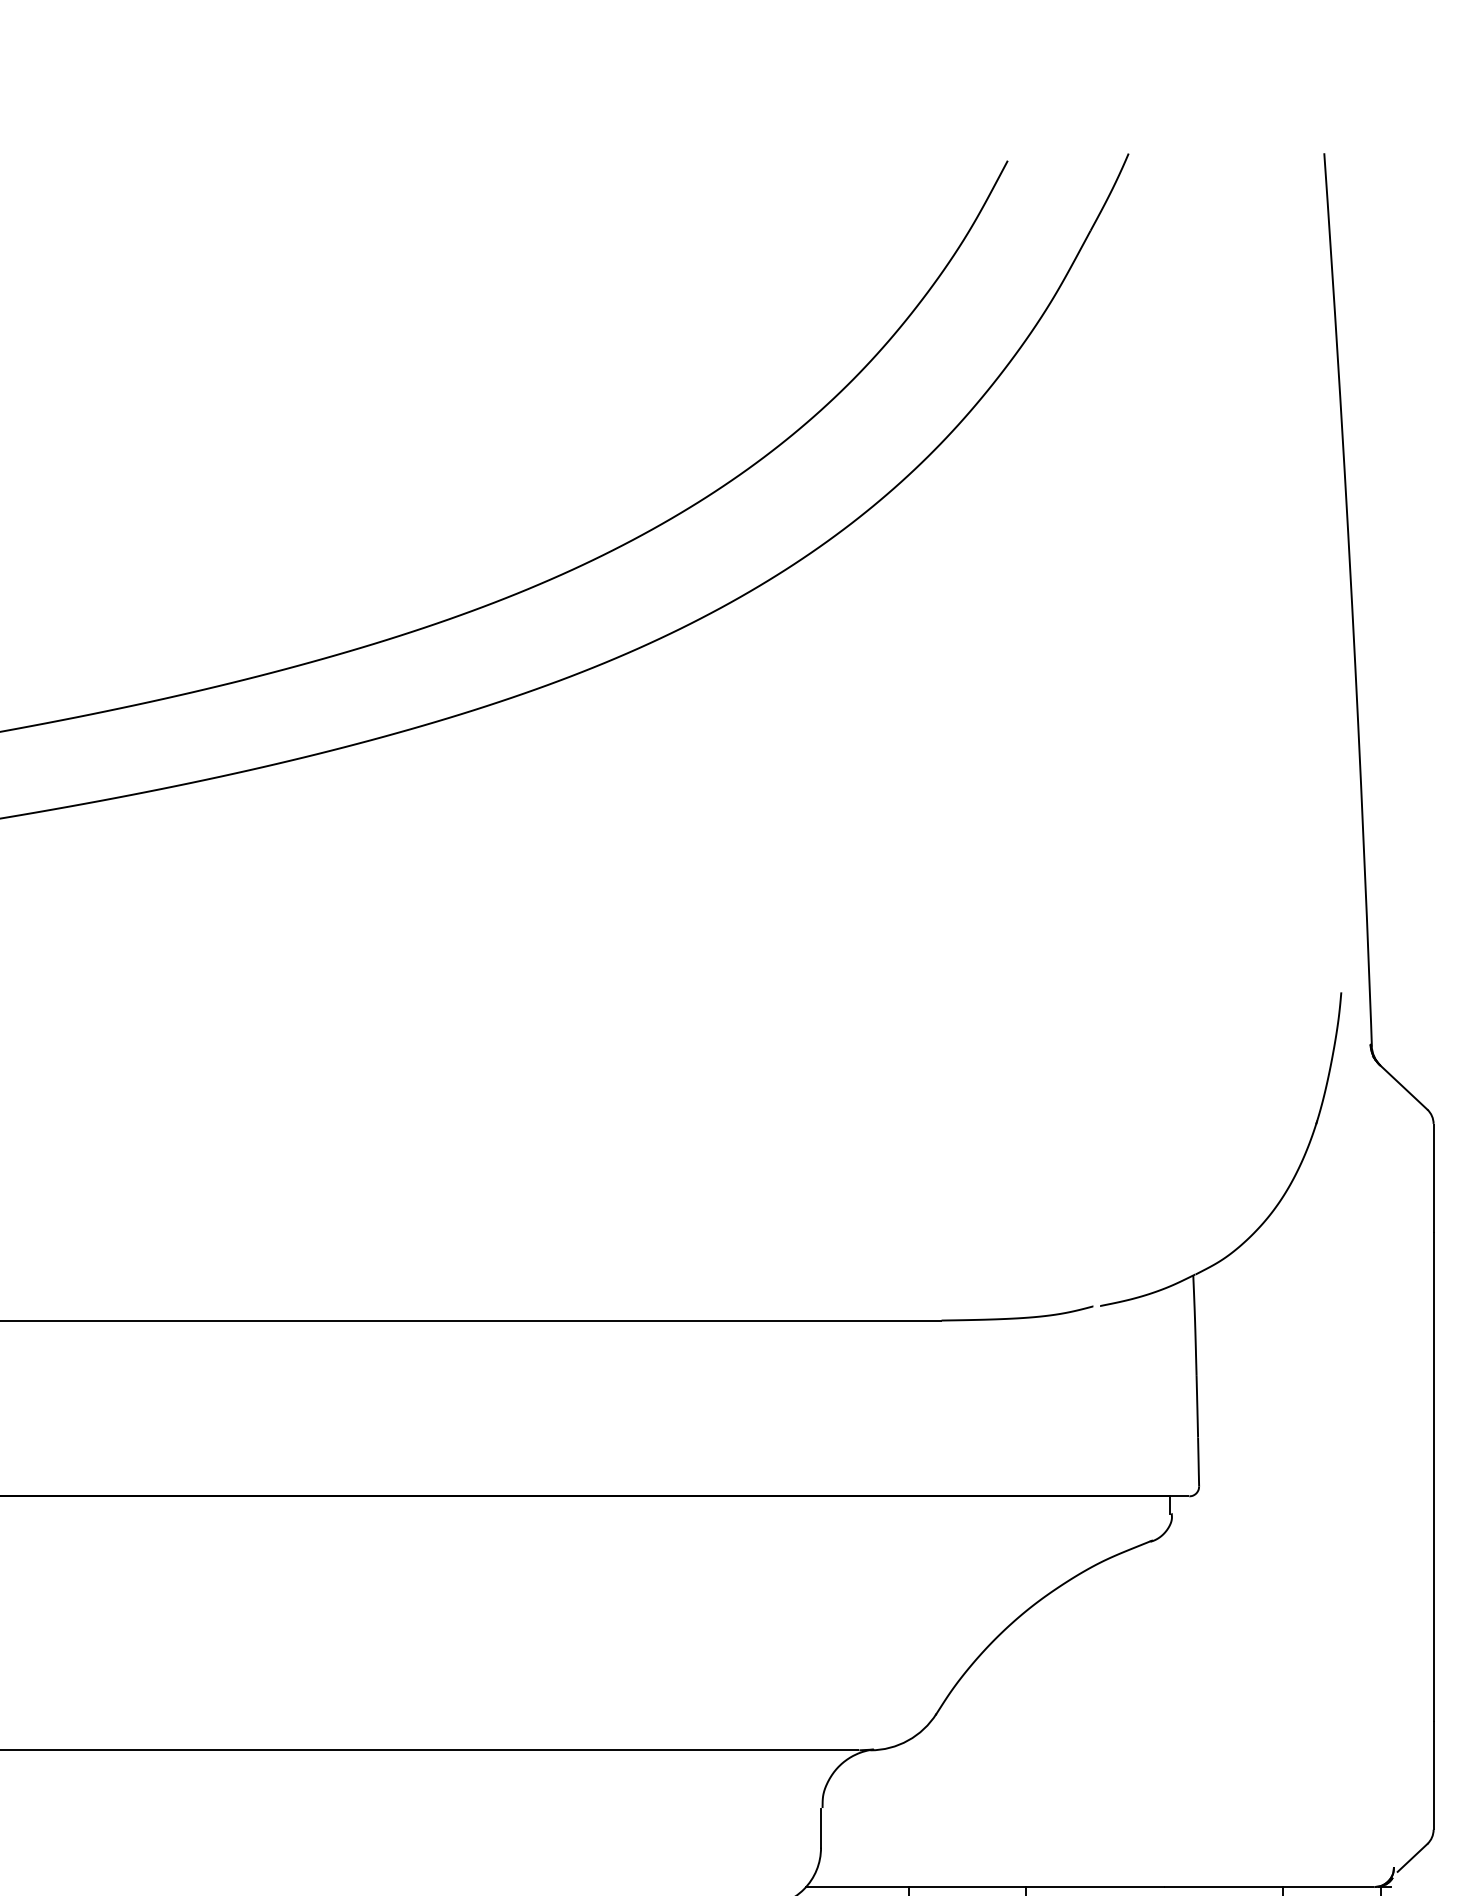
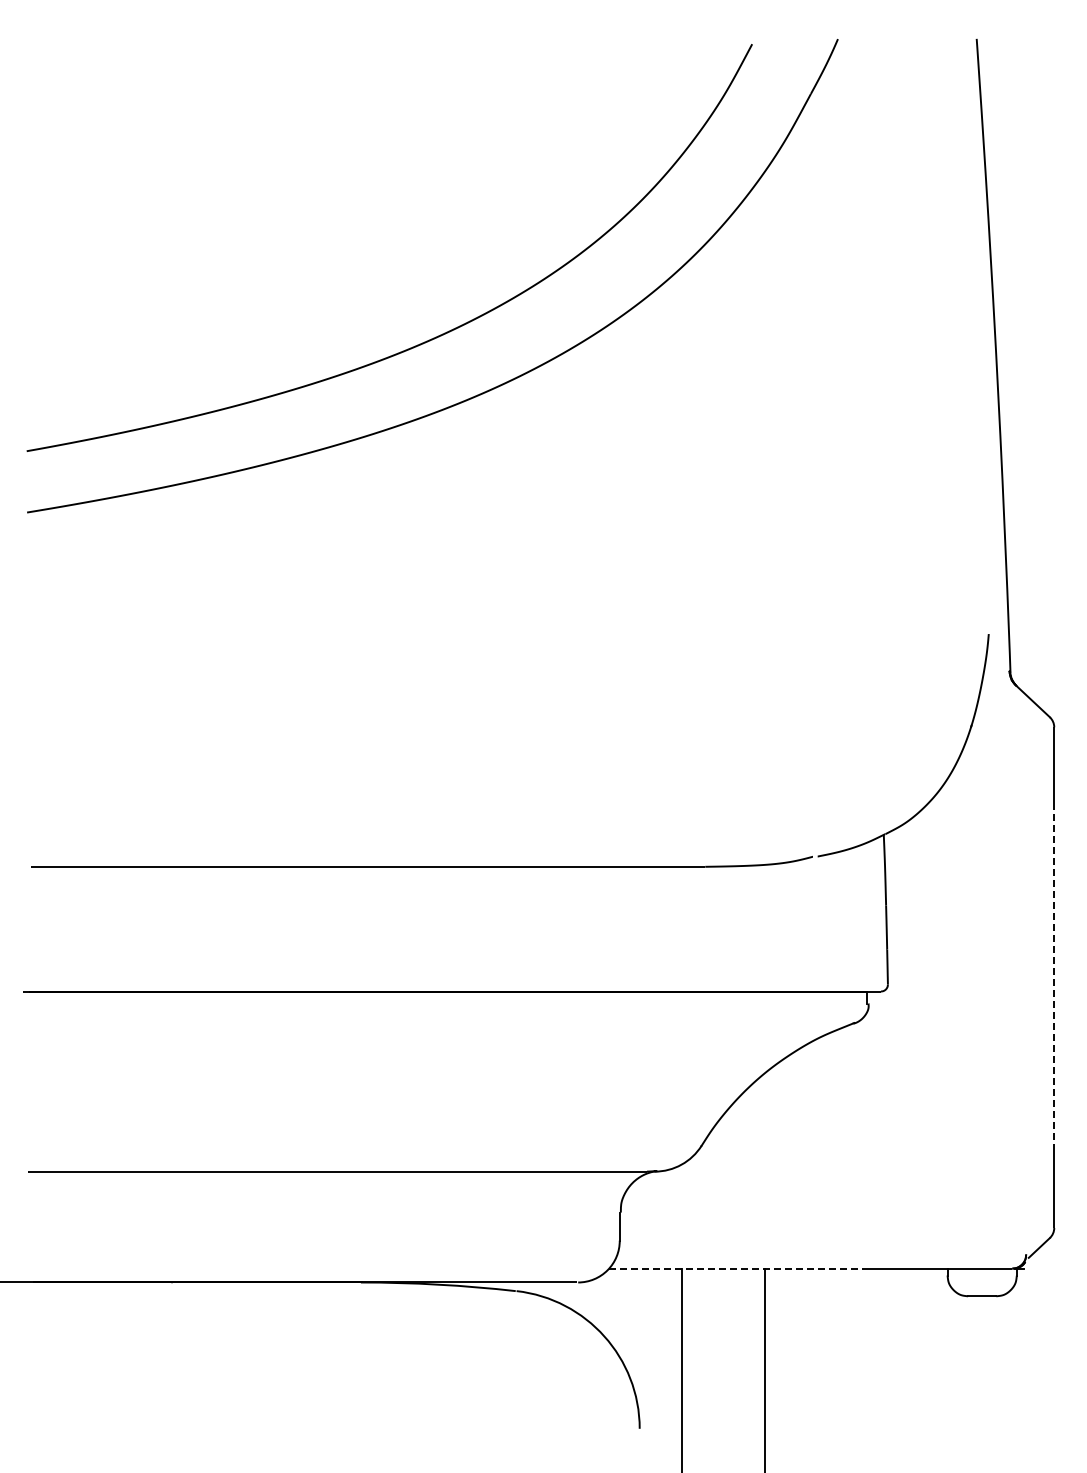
line: (1433, 1476) -> (1054, 977), solid -> dashed
line: (985, 1886) -> (736, 1268), solid -> dashed

